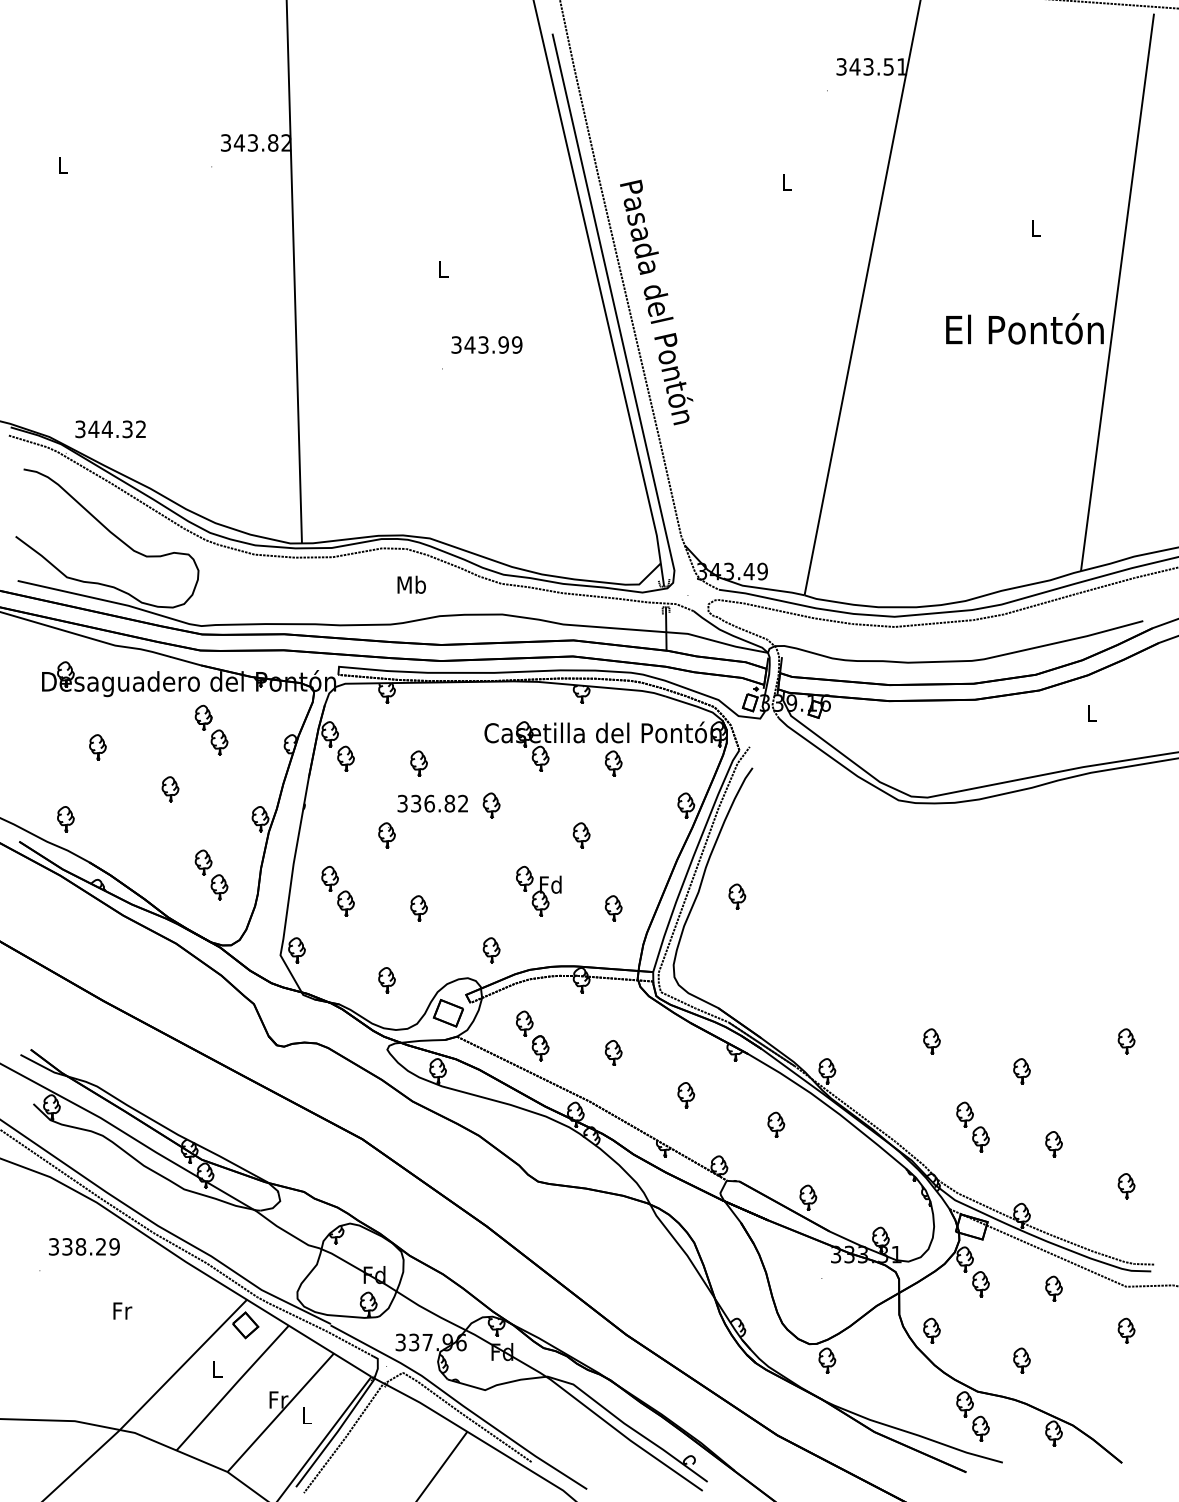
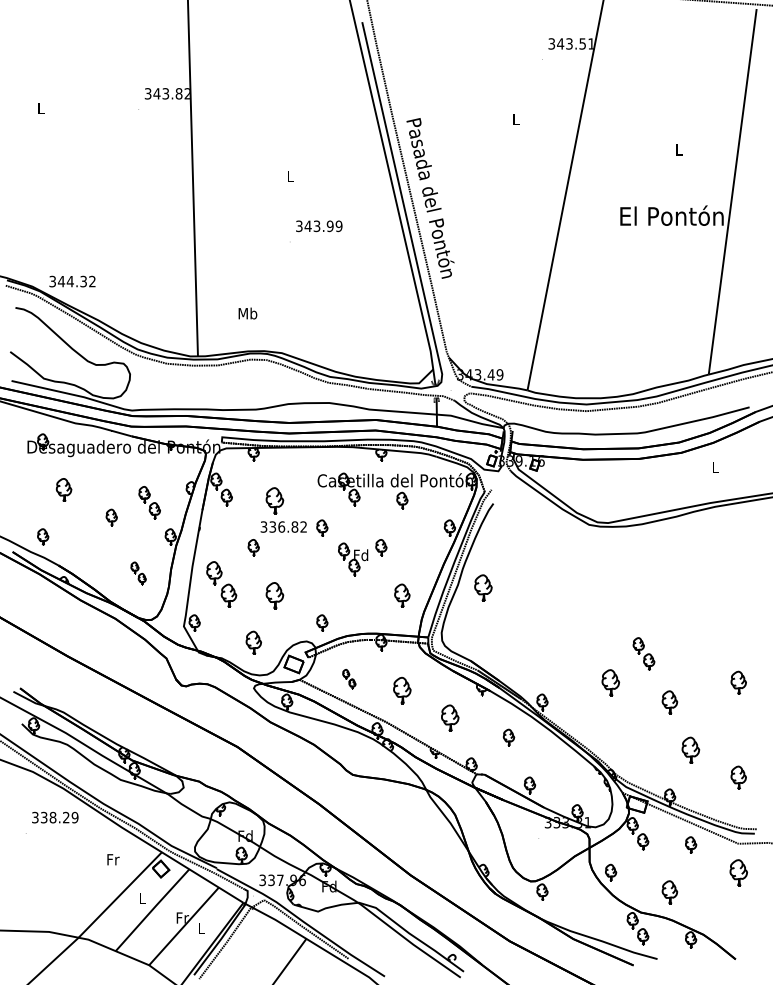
text: (411, 584) -> (247, 313), moved
part: (211, 729) -> (149, 502), moved
part: (98, 746) -> (64, 489), size x1.4
part: (418, 763) -> (274, 500), size x1.6
part: (211, 874) -> (138, 573), size x0.7
part: (337, 891) -> (221, 584), size x1.4
part: (539, 891) -> (353, 559), moved
part: (737, 895) -> (483, 587), size x1.6
part: (418, 908) -> (274, 595), size x1.6
part: (613, 908) -> (402, 595), size x1.4
part: (386, 979) -> (253, 642), size x1.4
part: (533, 1036) -> (349, 679), size x0.6
part: (932, 1040) -> (611, 682), size x1.6
part: (1126, 1040) -> (738, 682), size x1.4
part: (613, 1052) -> (402, 690), size x1.6
part: (1022, 1071) -> (670, 702), size x1.4
part: (685, 1094) -> (449, 717), size x1.6
part: (972, 1126) -> (643, 653), moved
part: (1054, 1142) -> (691, 749), size x1.6
part: (1126, 1185) -> (738, 777), size x1.4
text: (122, 1310) -> (113, 859), moved
part: (1126, 1330) -> (738, 872), size x1.6
part: (1022, 1359) -> (670, 891), size x1.4

